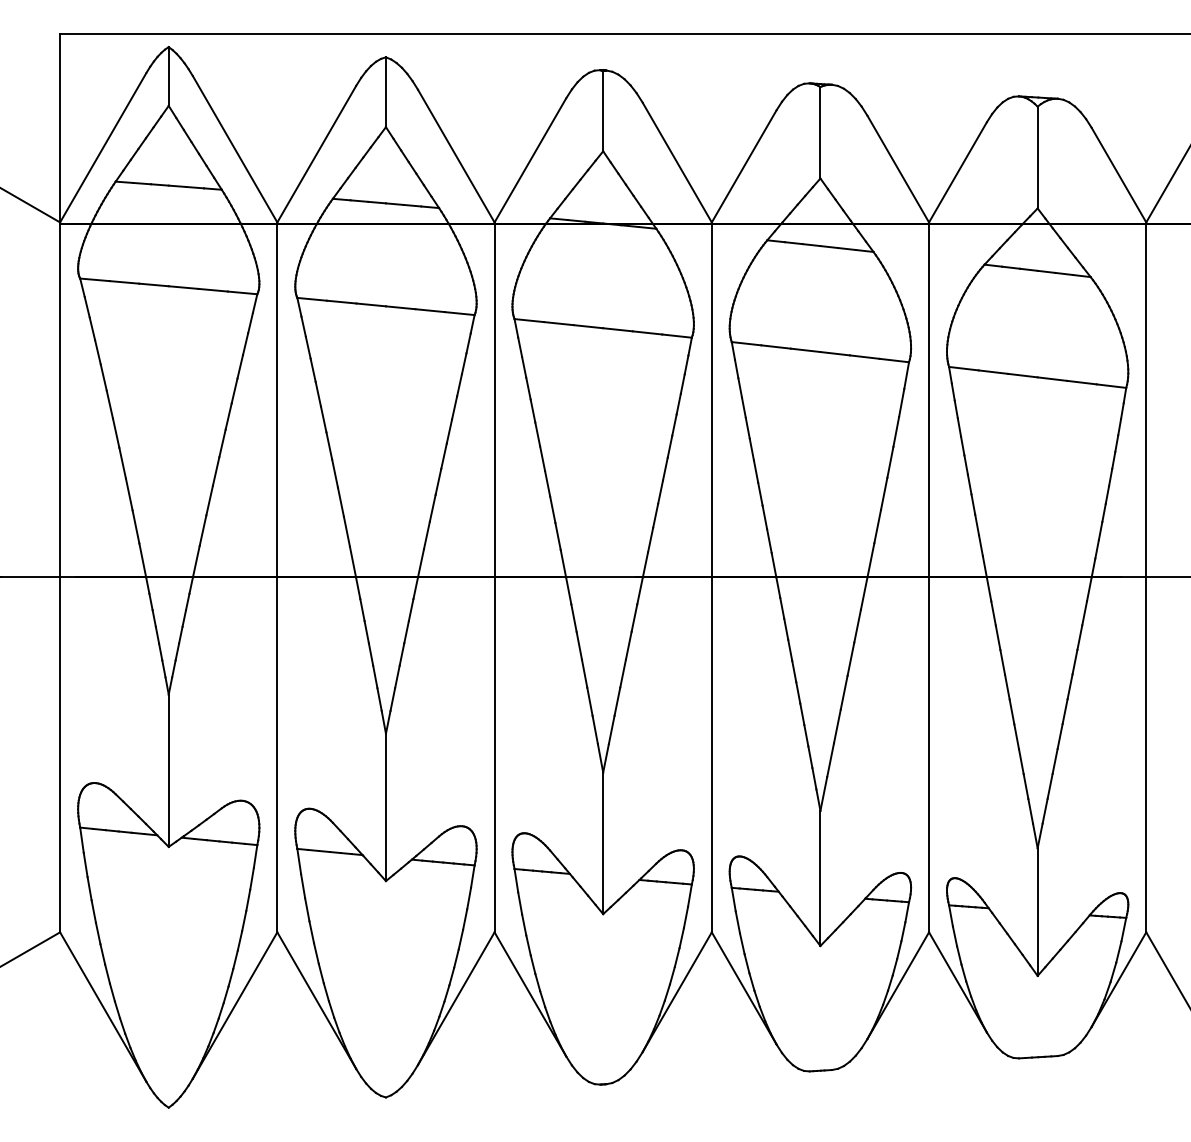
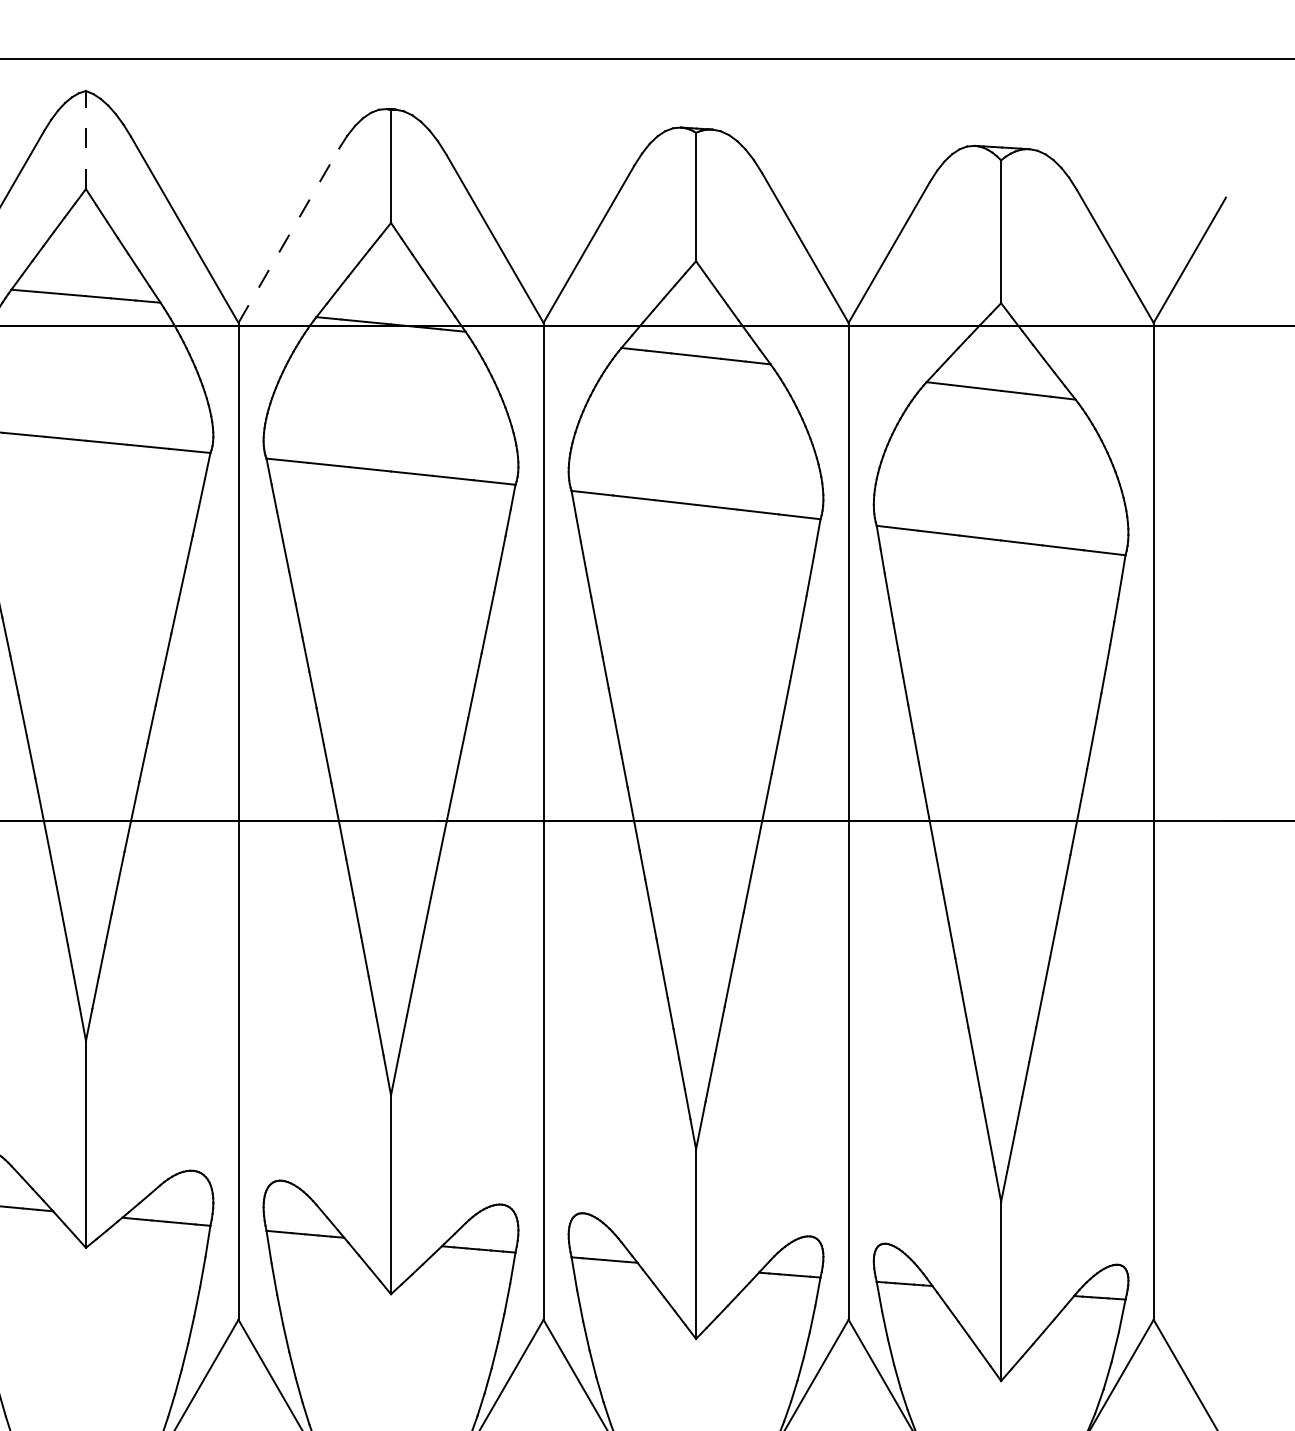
line: (385, 92) -> (85, 140), solid -> dashed
line: (530, 160) -> (288, 235), solid -> dashed

